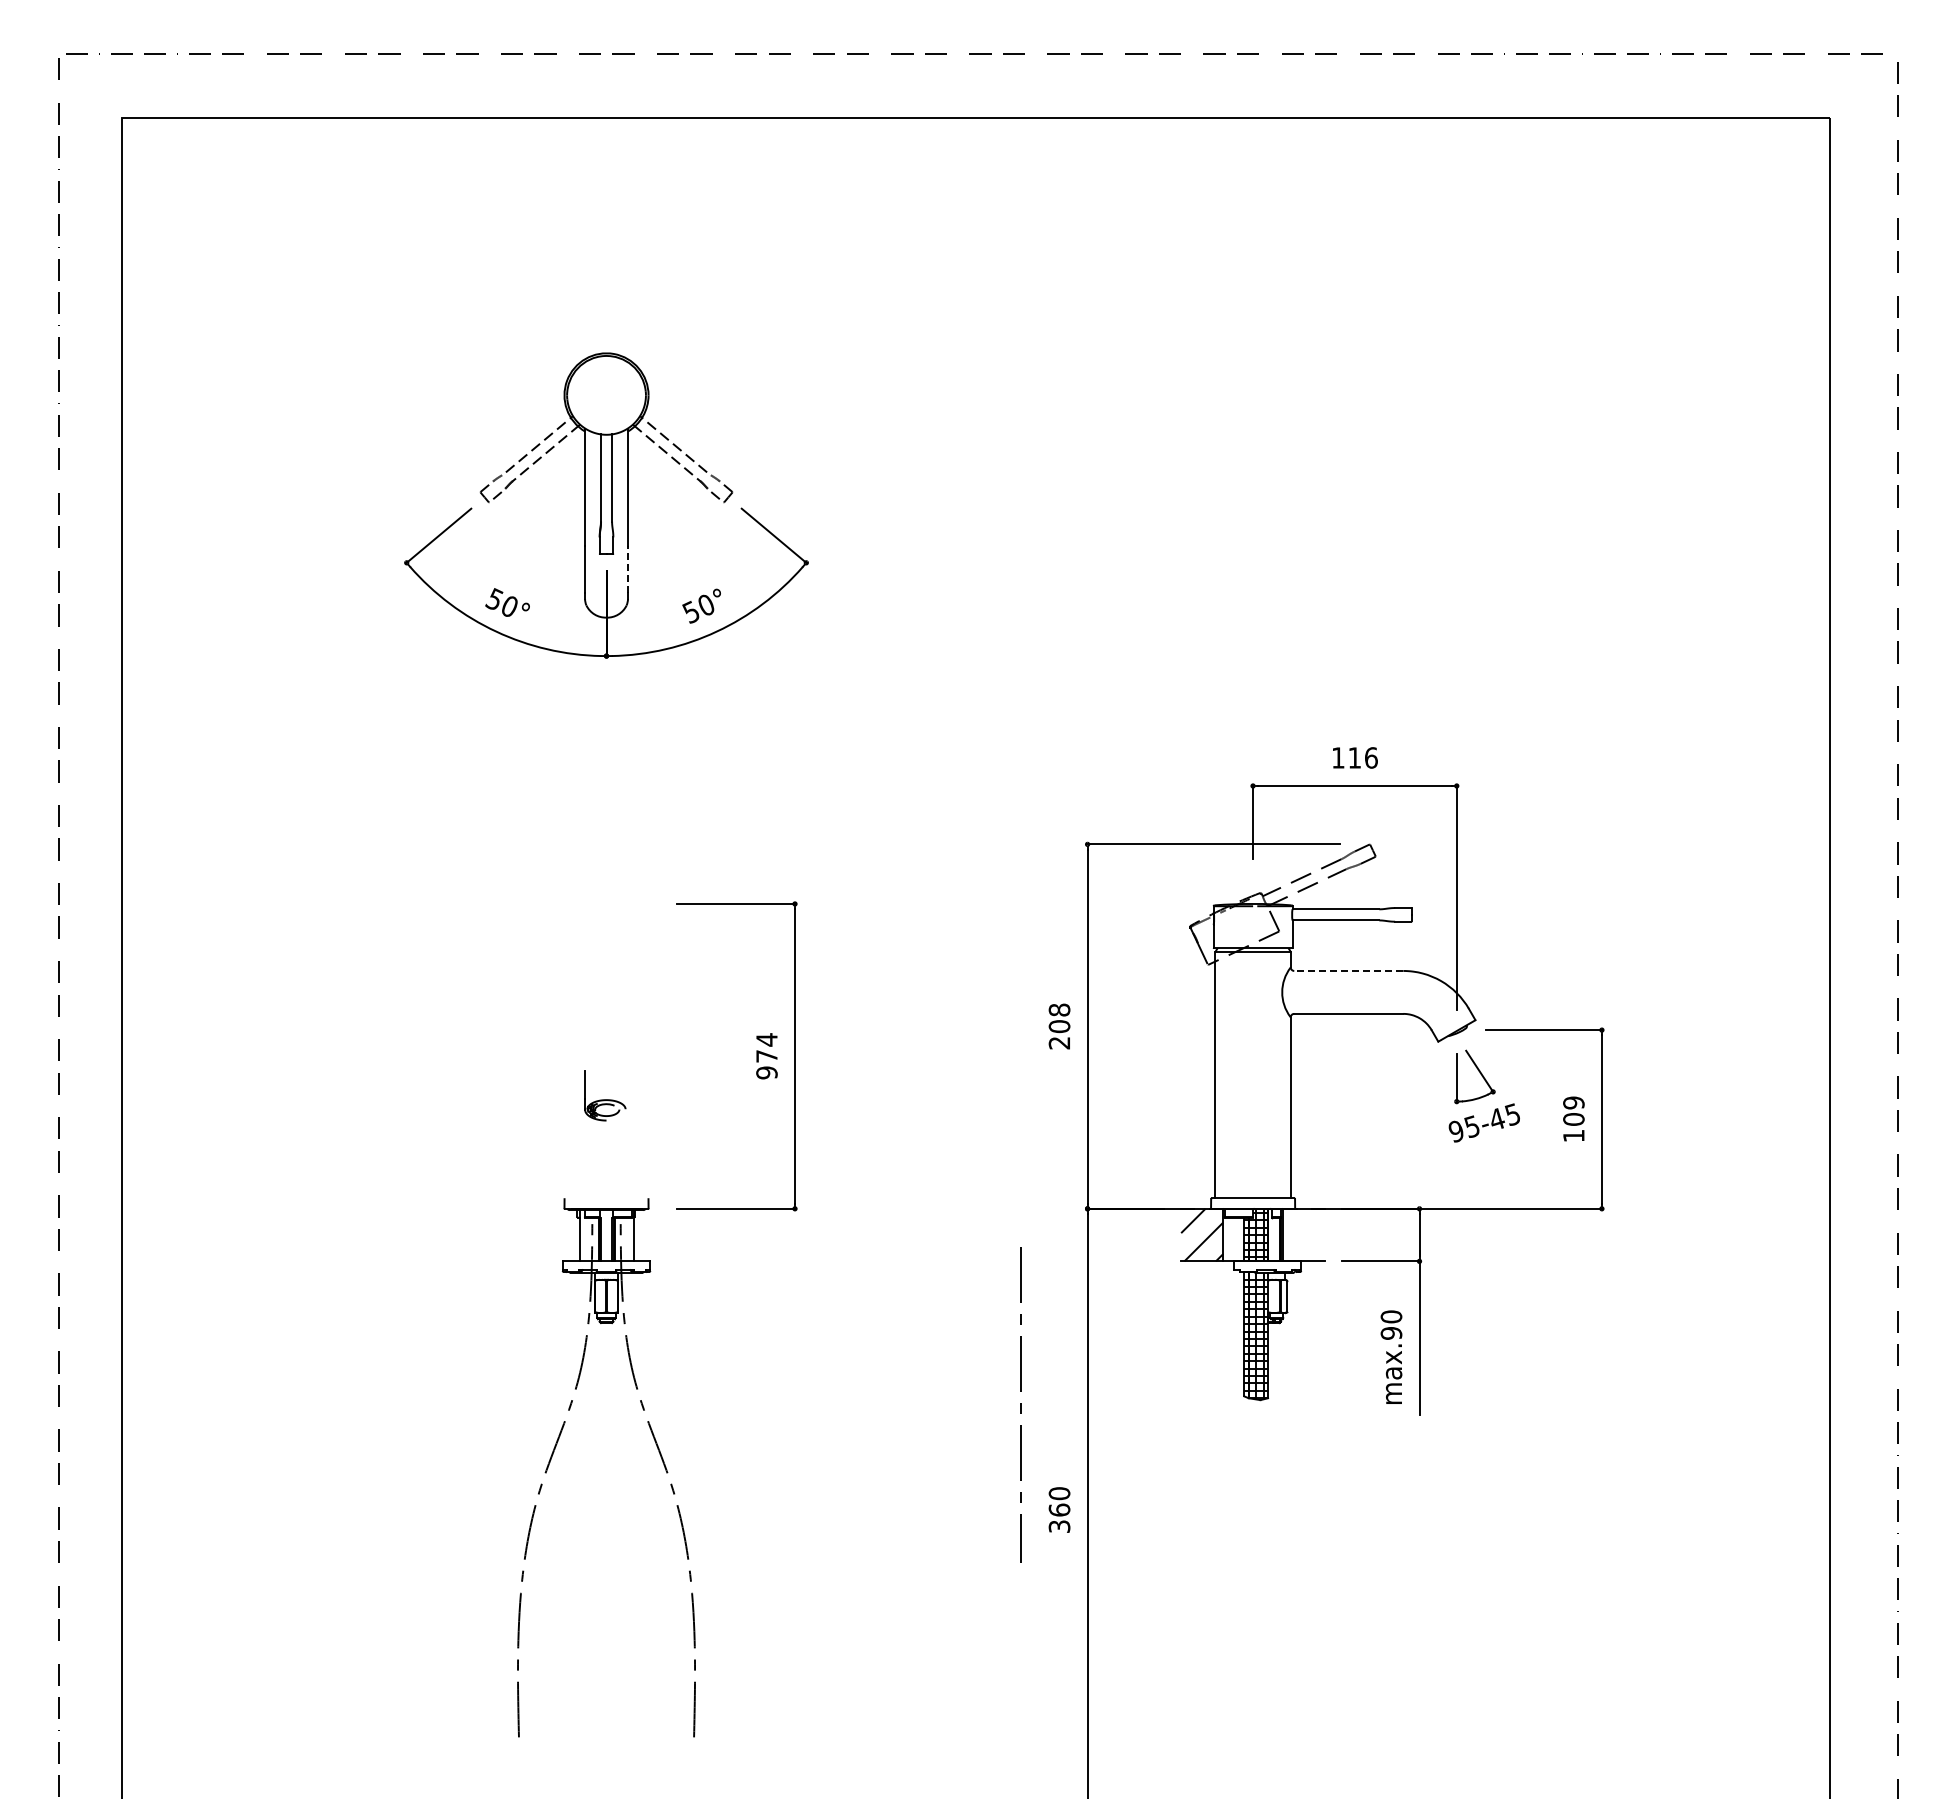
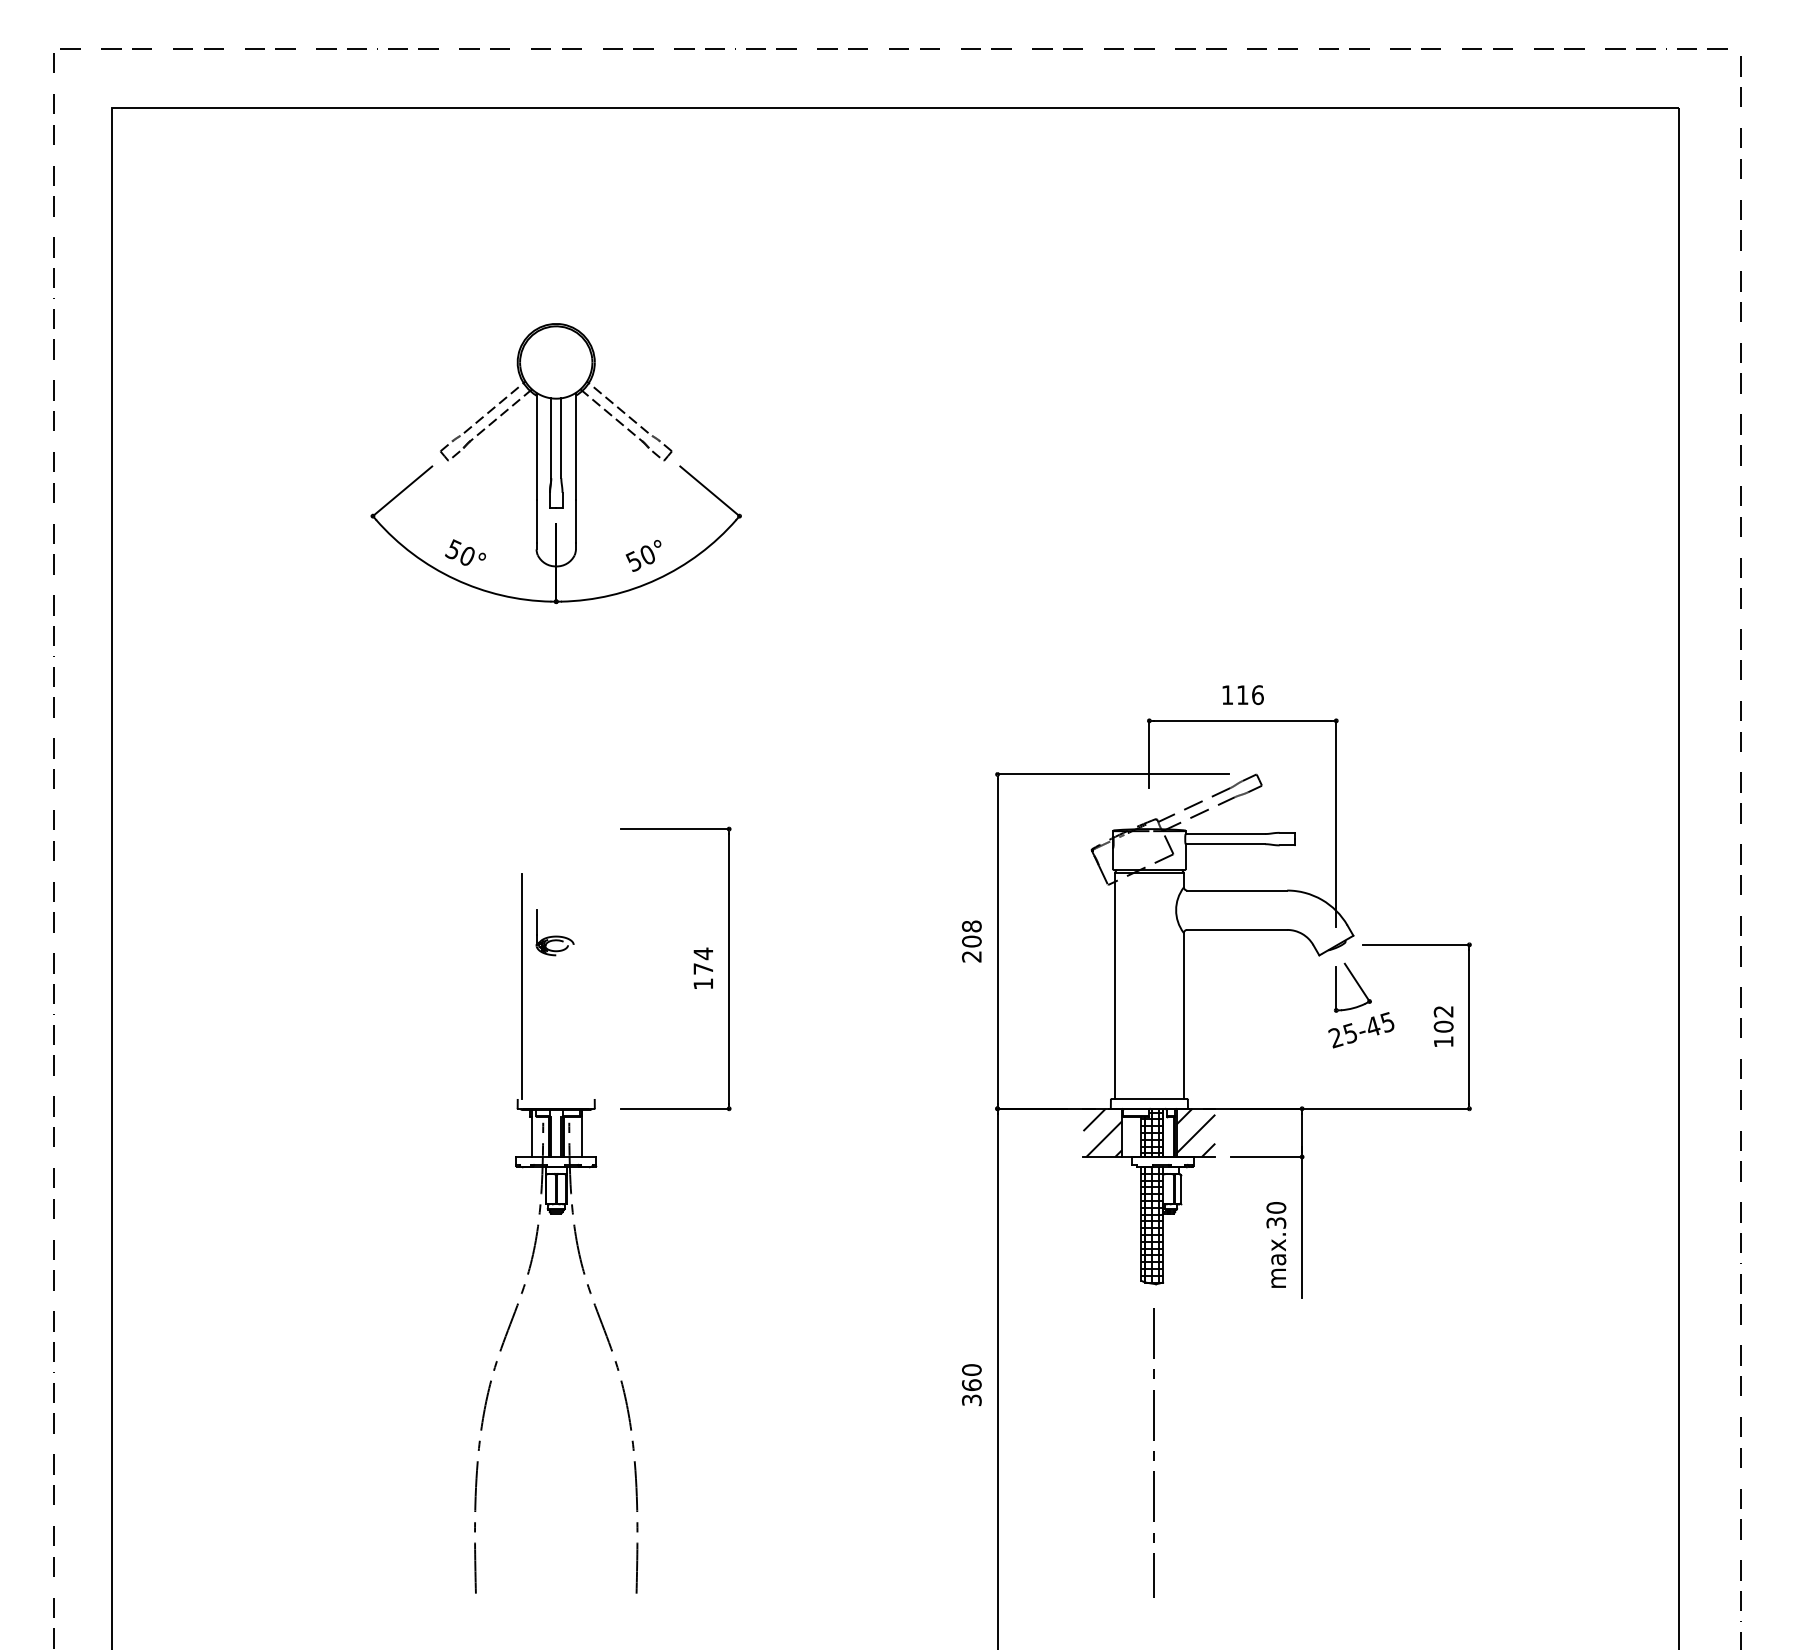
line: (627, 569) -> (575, 522), dashed -> solid
line: (1348, 970) -> (1236, 890), dashed -> solid
text: (766, 1072) -> (703, 983), 974 -> 174
line: (568, 1075) -> (521, 986), added
part: (605, 1095) -> (555, 932), moved
text: (1573, 1102) -> (1443, 1011), 109 -> 102
text: (1456, 1131) -> (1336, 1037), 95-45 -> 25-45
hatch: (1303, 1234) -> (1195, 1132), added
text: (1391, 1333) -> (1276, 1223), max.90 -> max.30
line: (1020, 1404) -> (1153, 1452), moved

